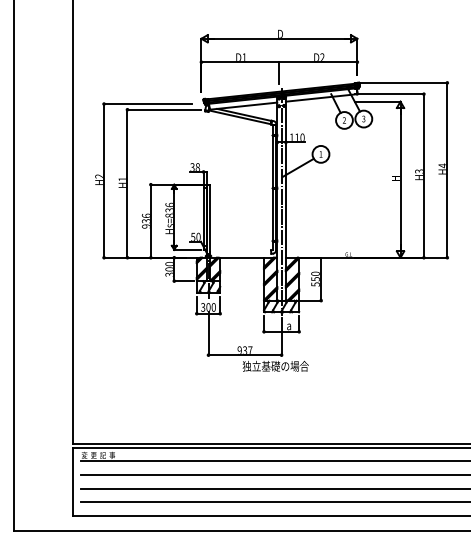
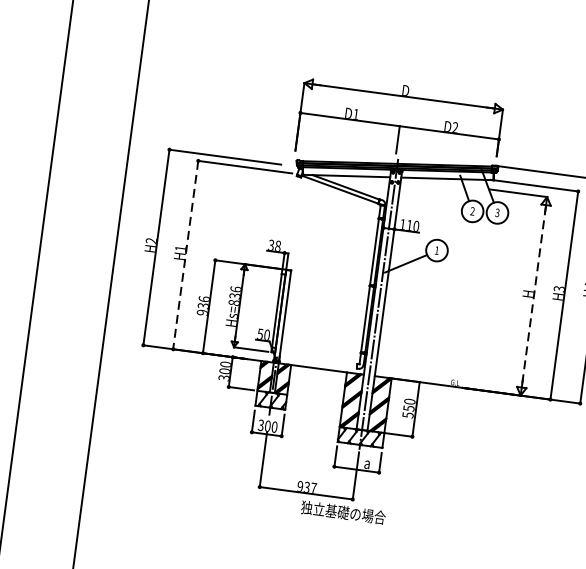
line: (400, 179) -> (533, 296), solid -> dashed
line: (127, 184) -> (185, 256), solid -> dashed

